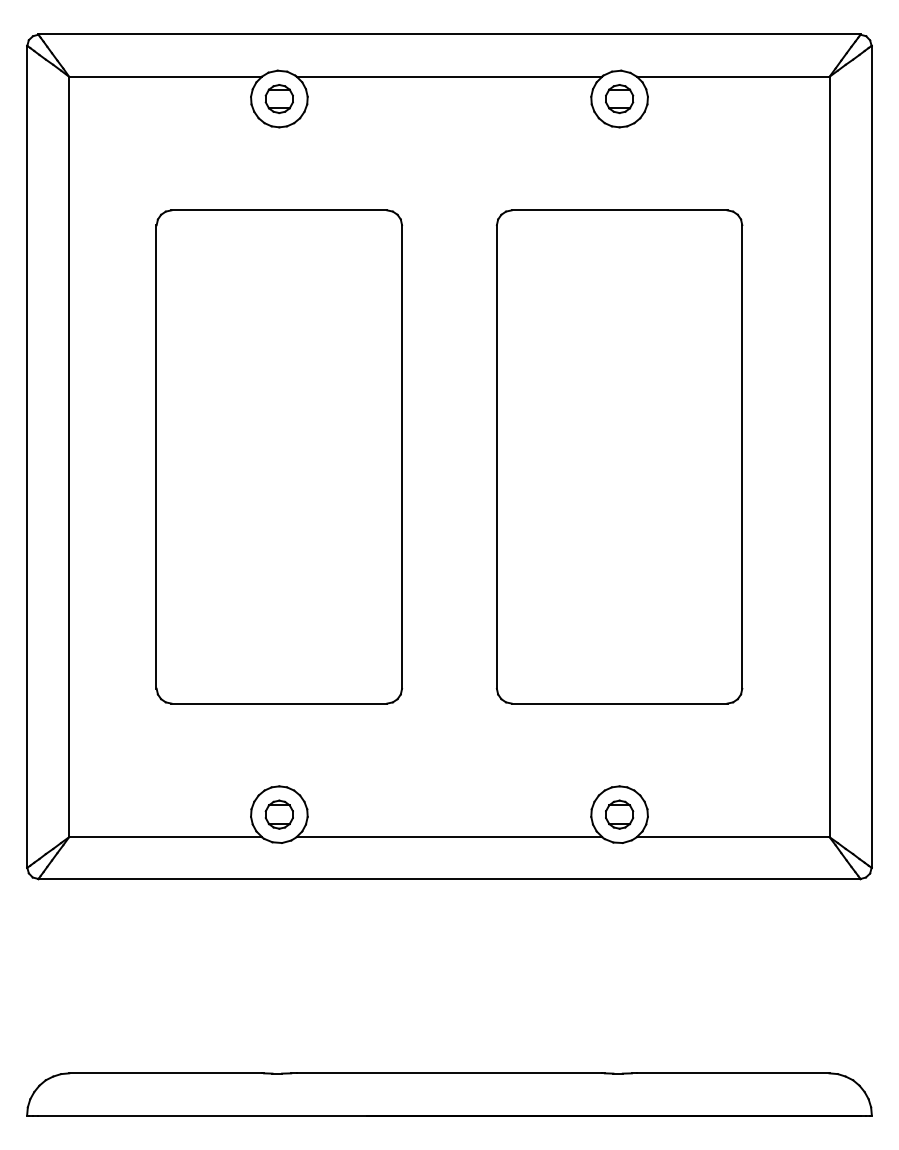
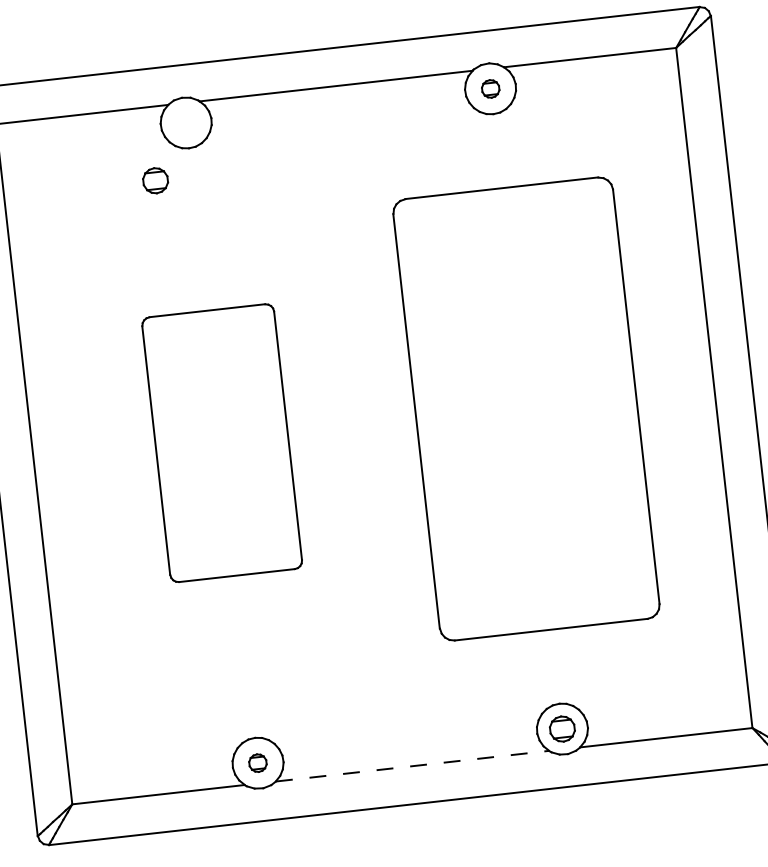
part: (278, 99) -> (154, 181), moved
part: (619, 99) -> (490, 89), size x0.7
part: (279, 456) -> (222, 442), size x0.6
part: (278, 814) -> (257, 763), size x0.7
line: (449, 837) -> (412, 766), solid -> dashed

